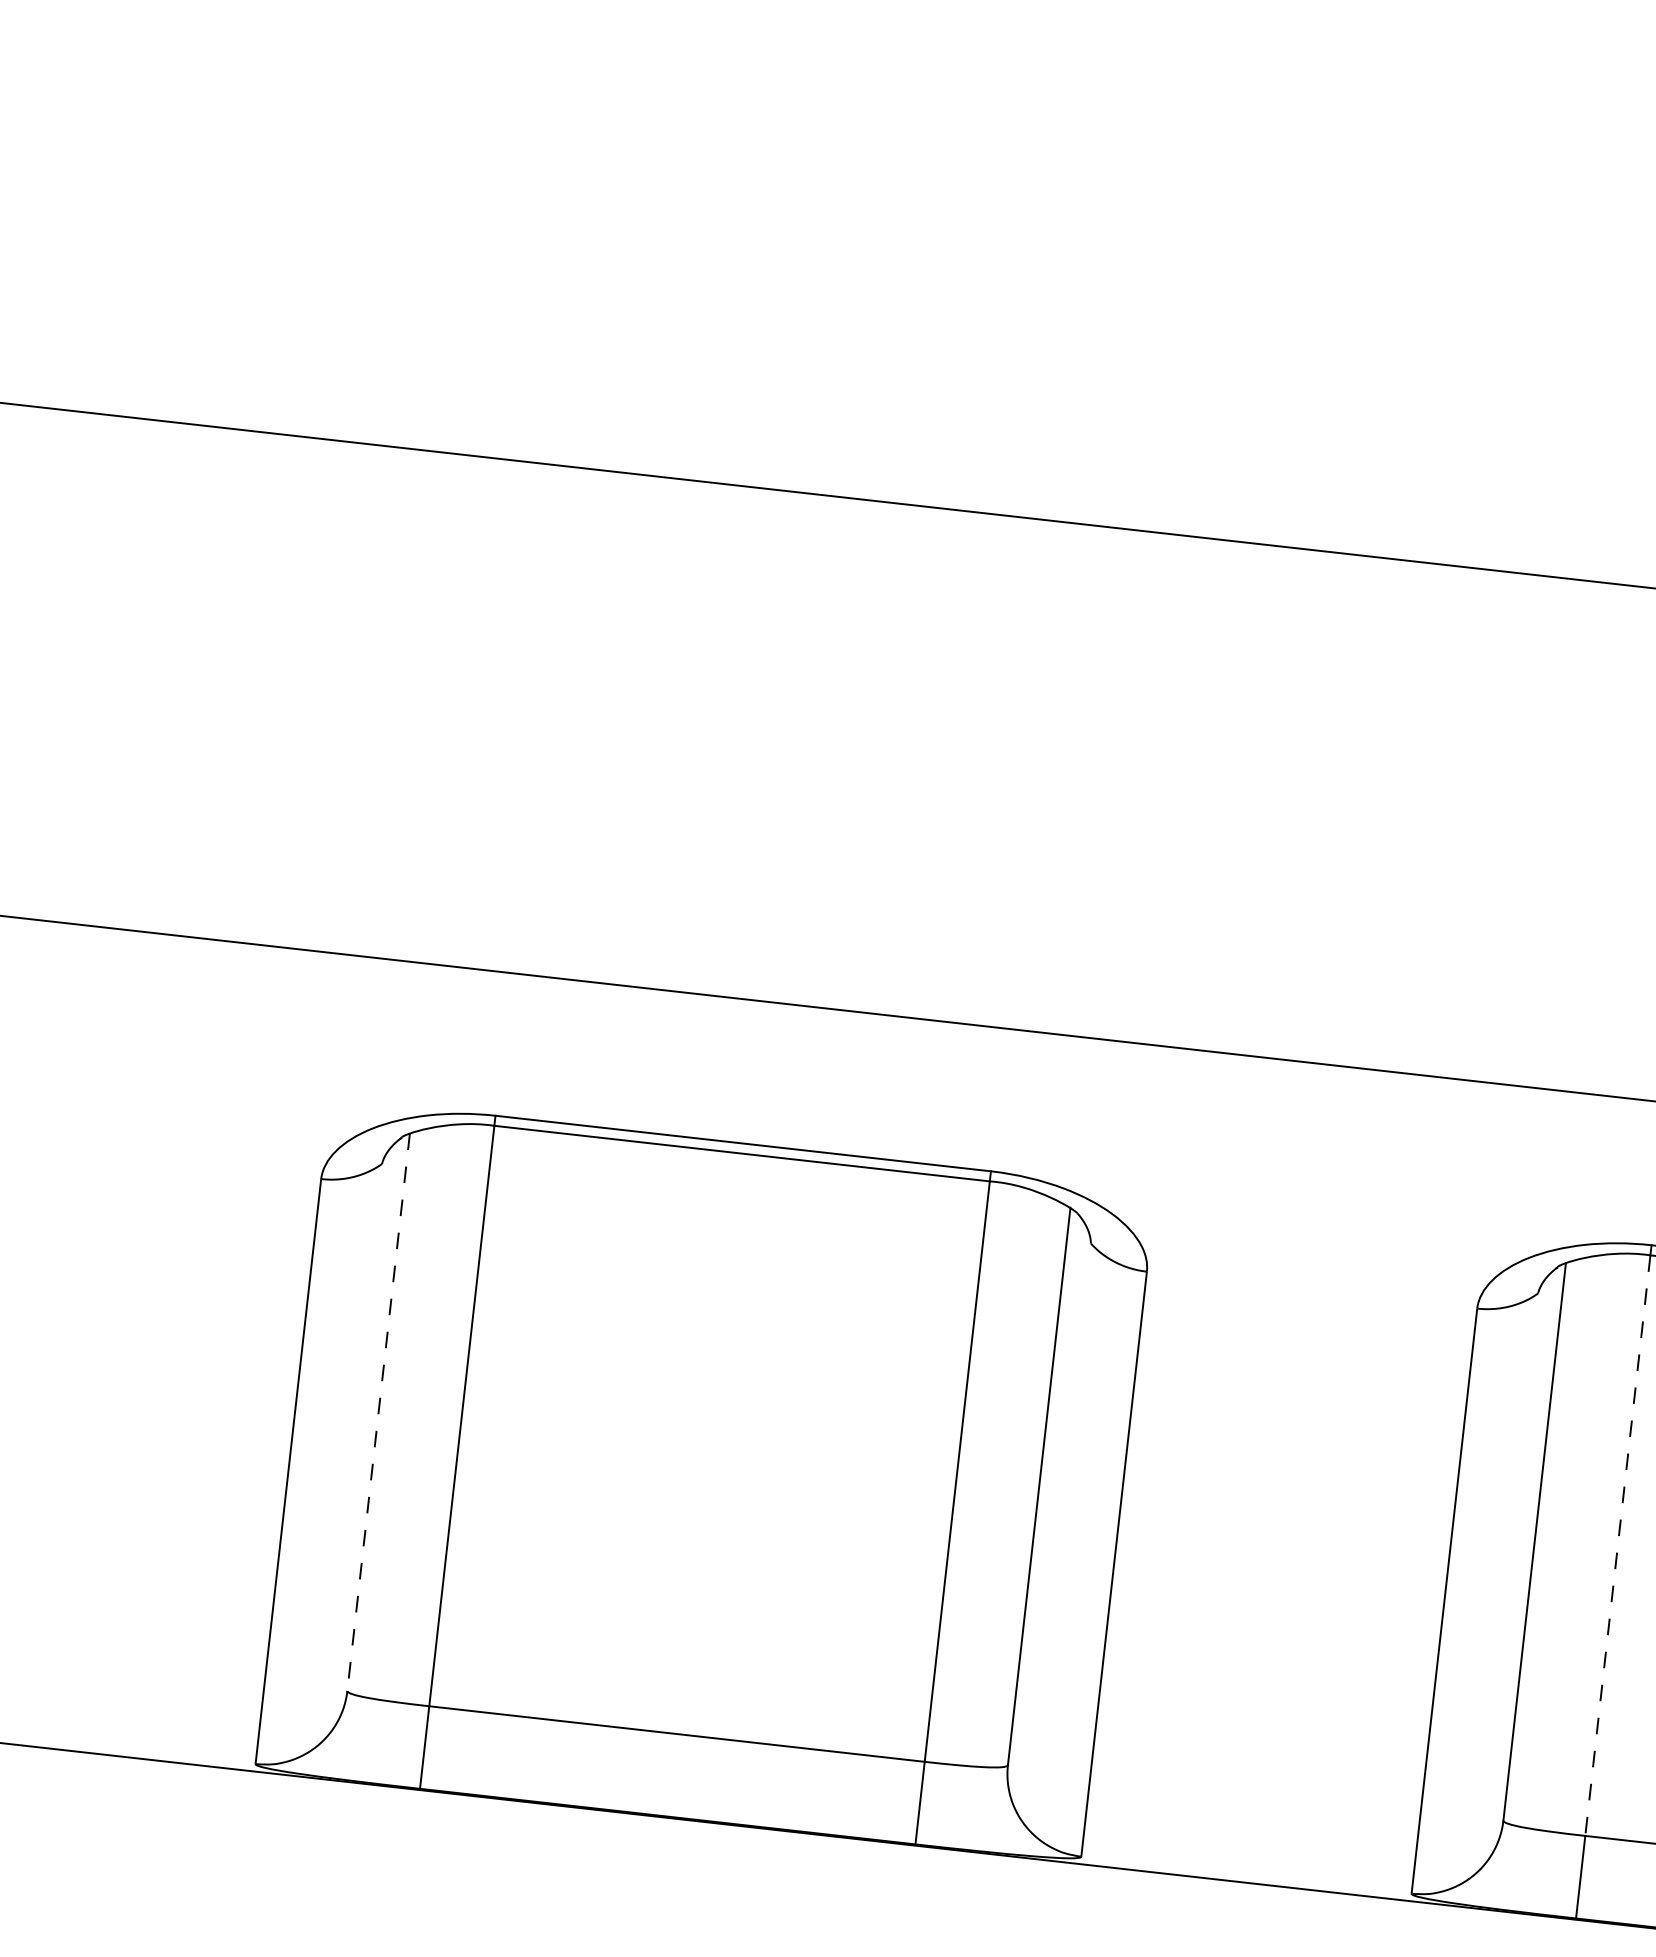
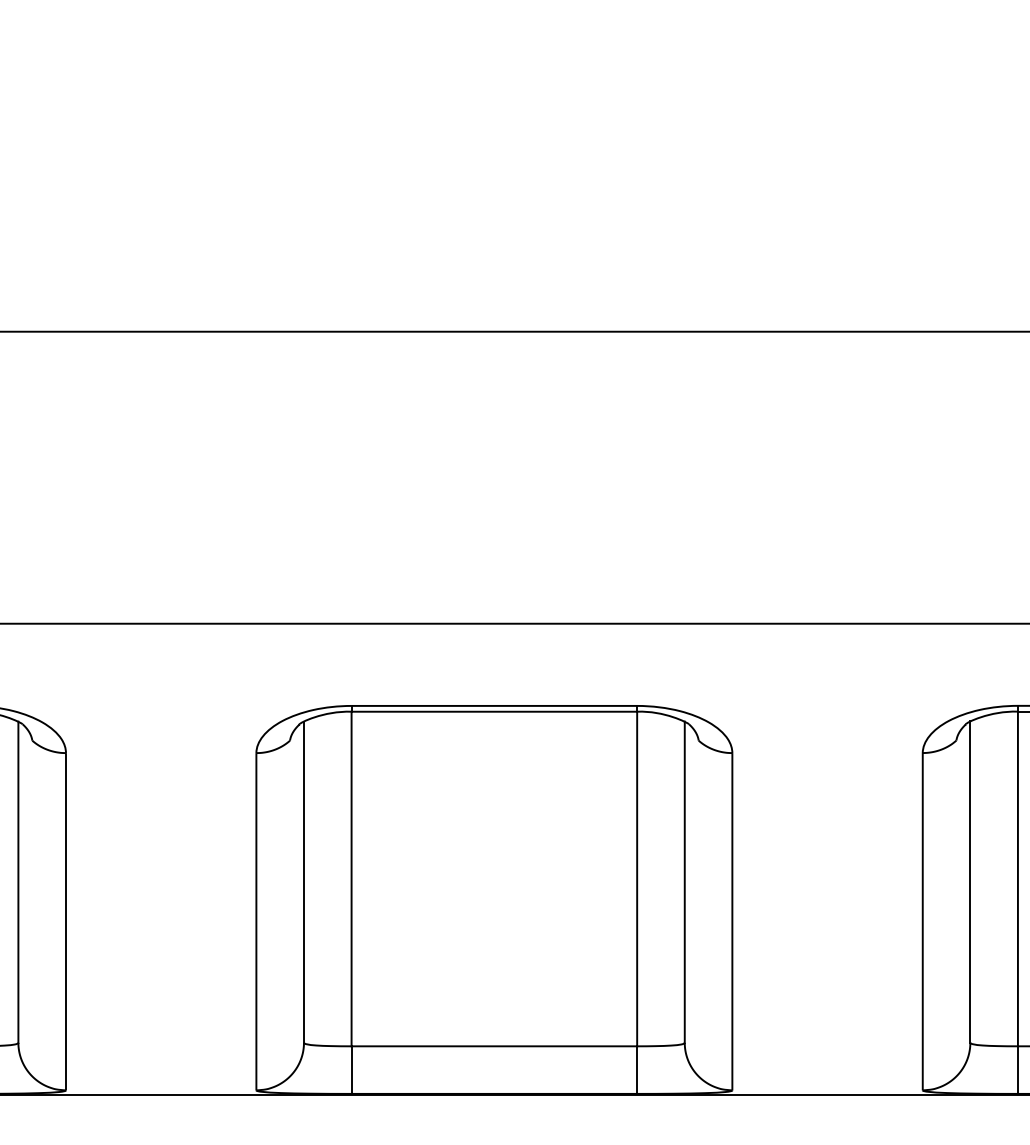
line: (377, 1412) -> (303, 882), dashed -> solid
line: (1616, 1546) -> (1017, 879), dashed -> solid

